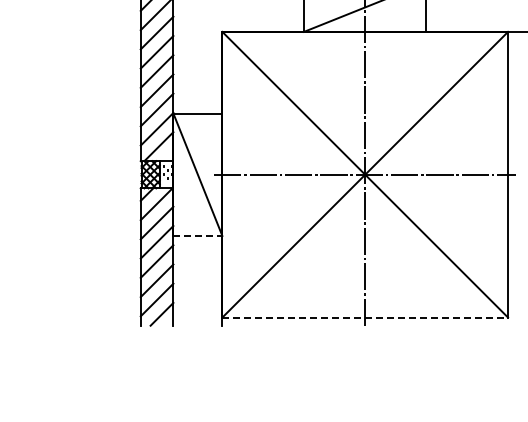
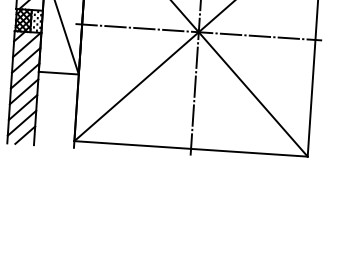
line: (198, 235) -> (59, 72), dashed -> solid
line: (365, 317) -> (191, 148), dashed -> solid

